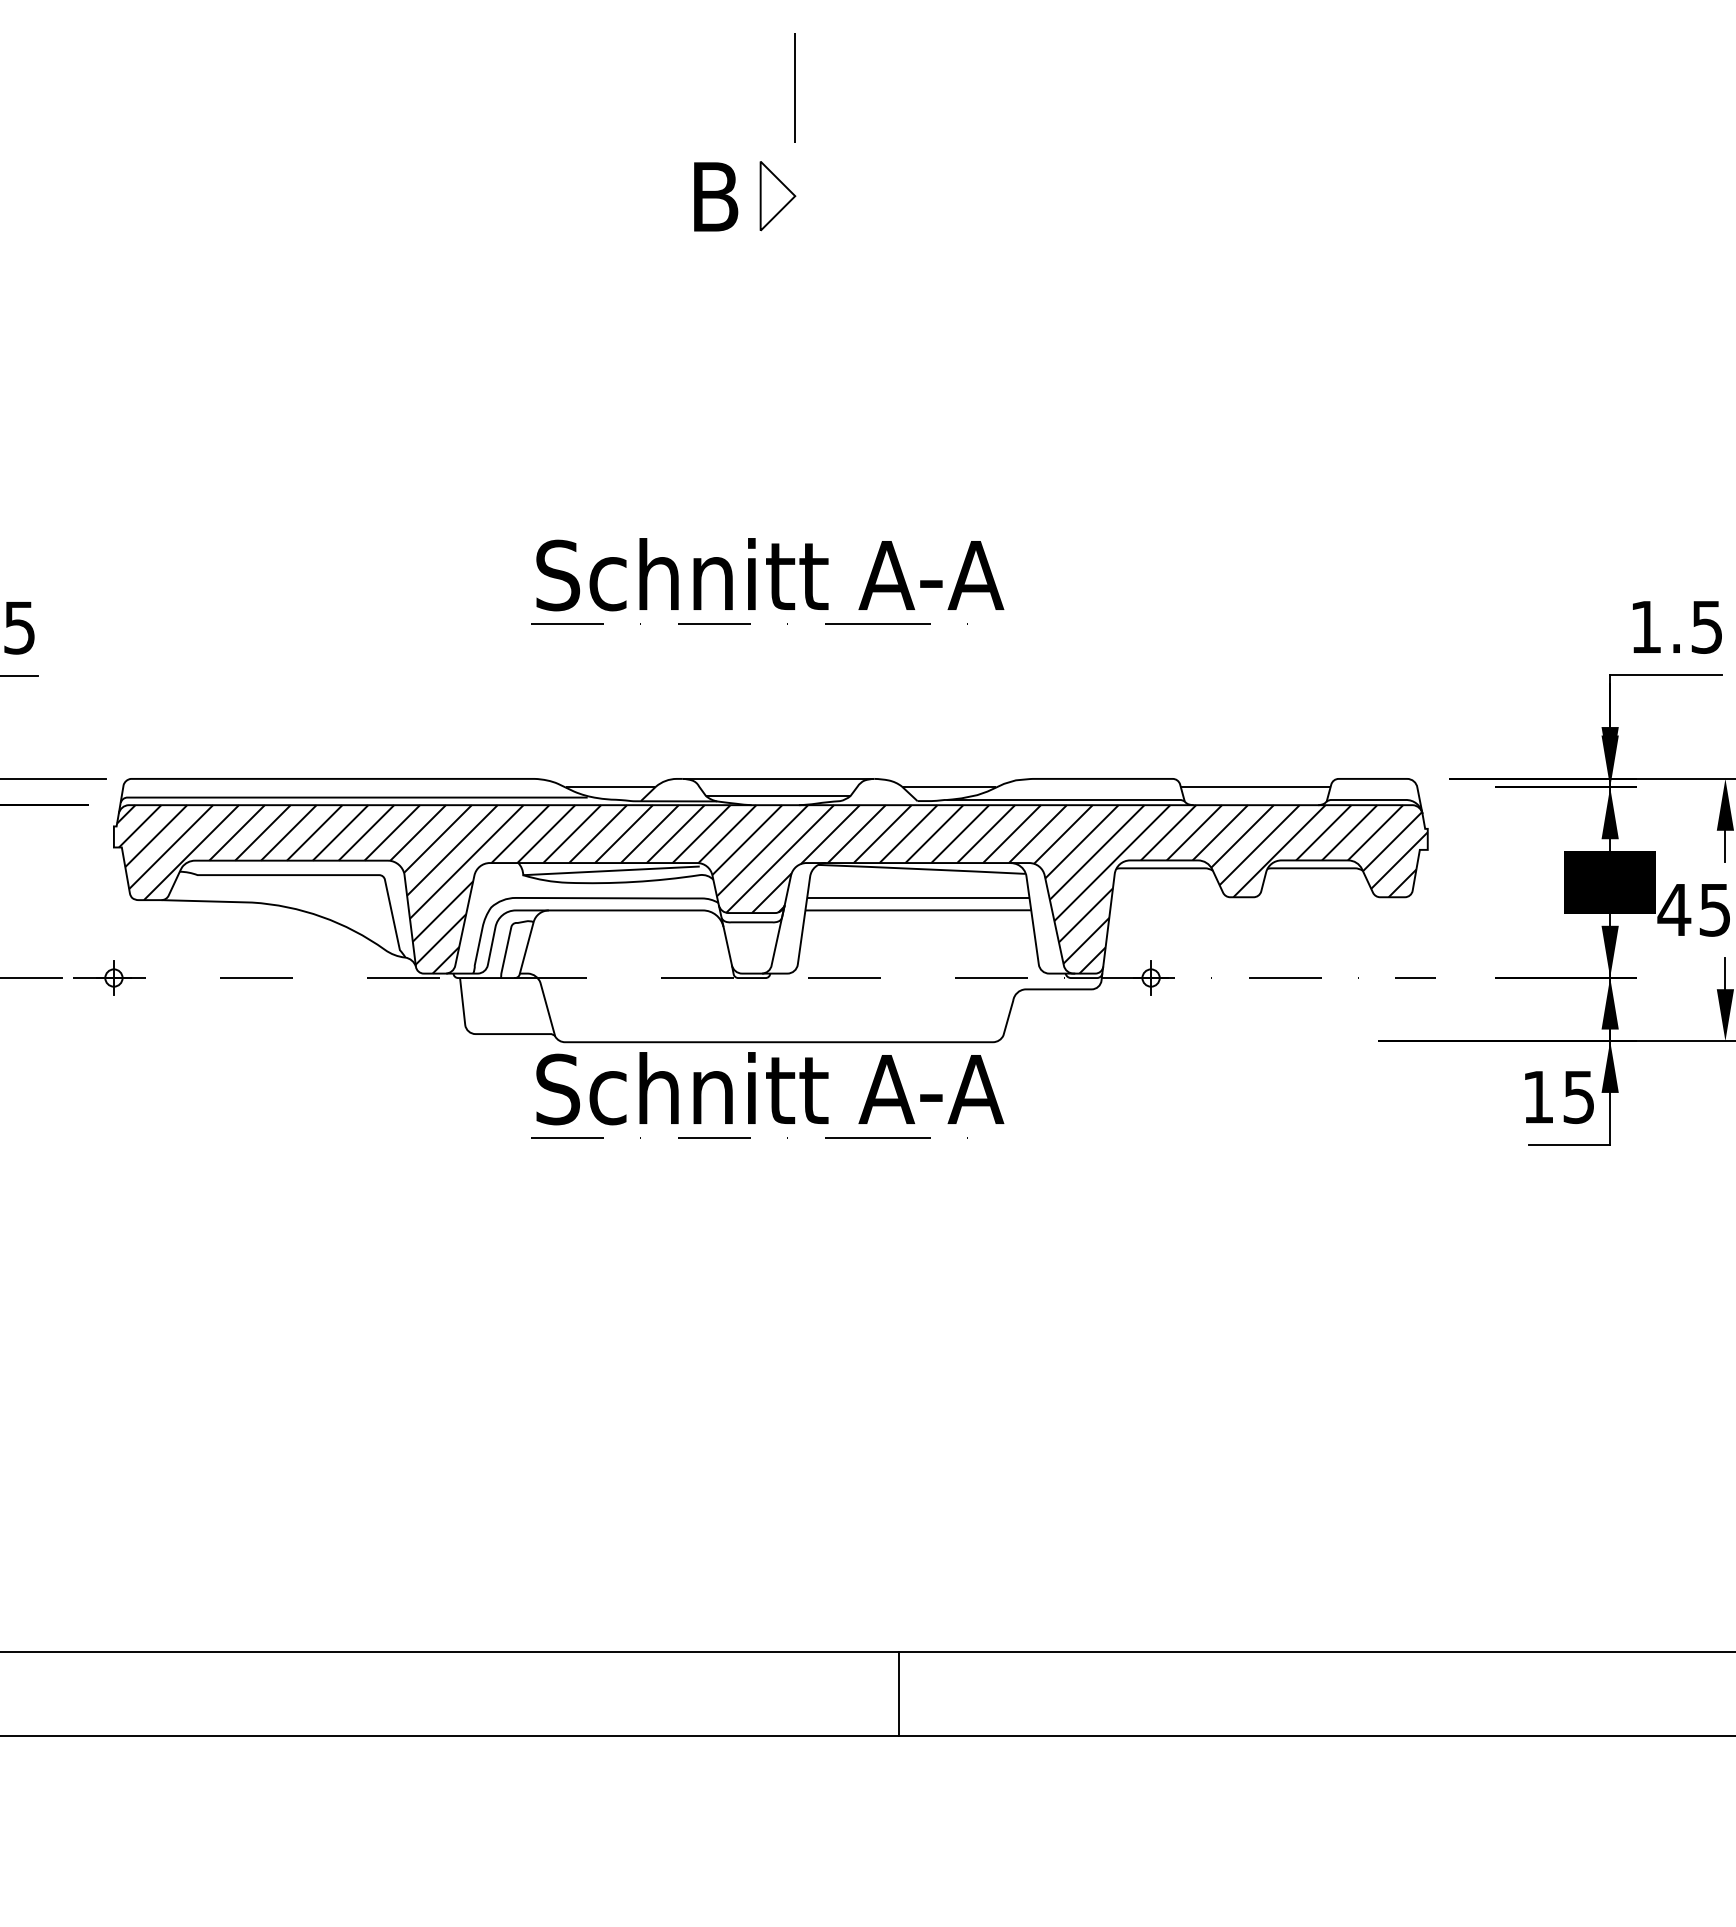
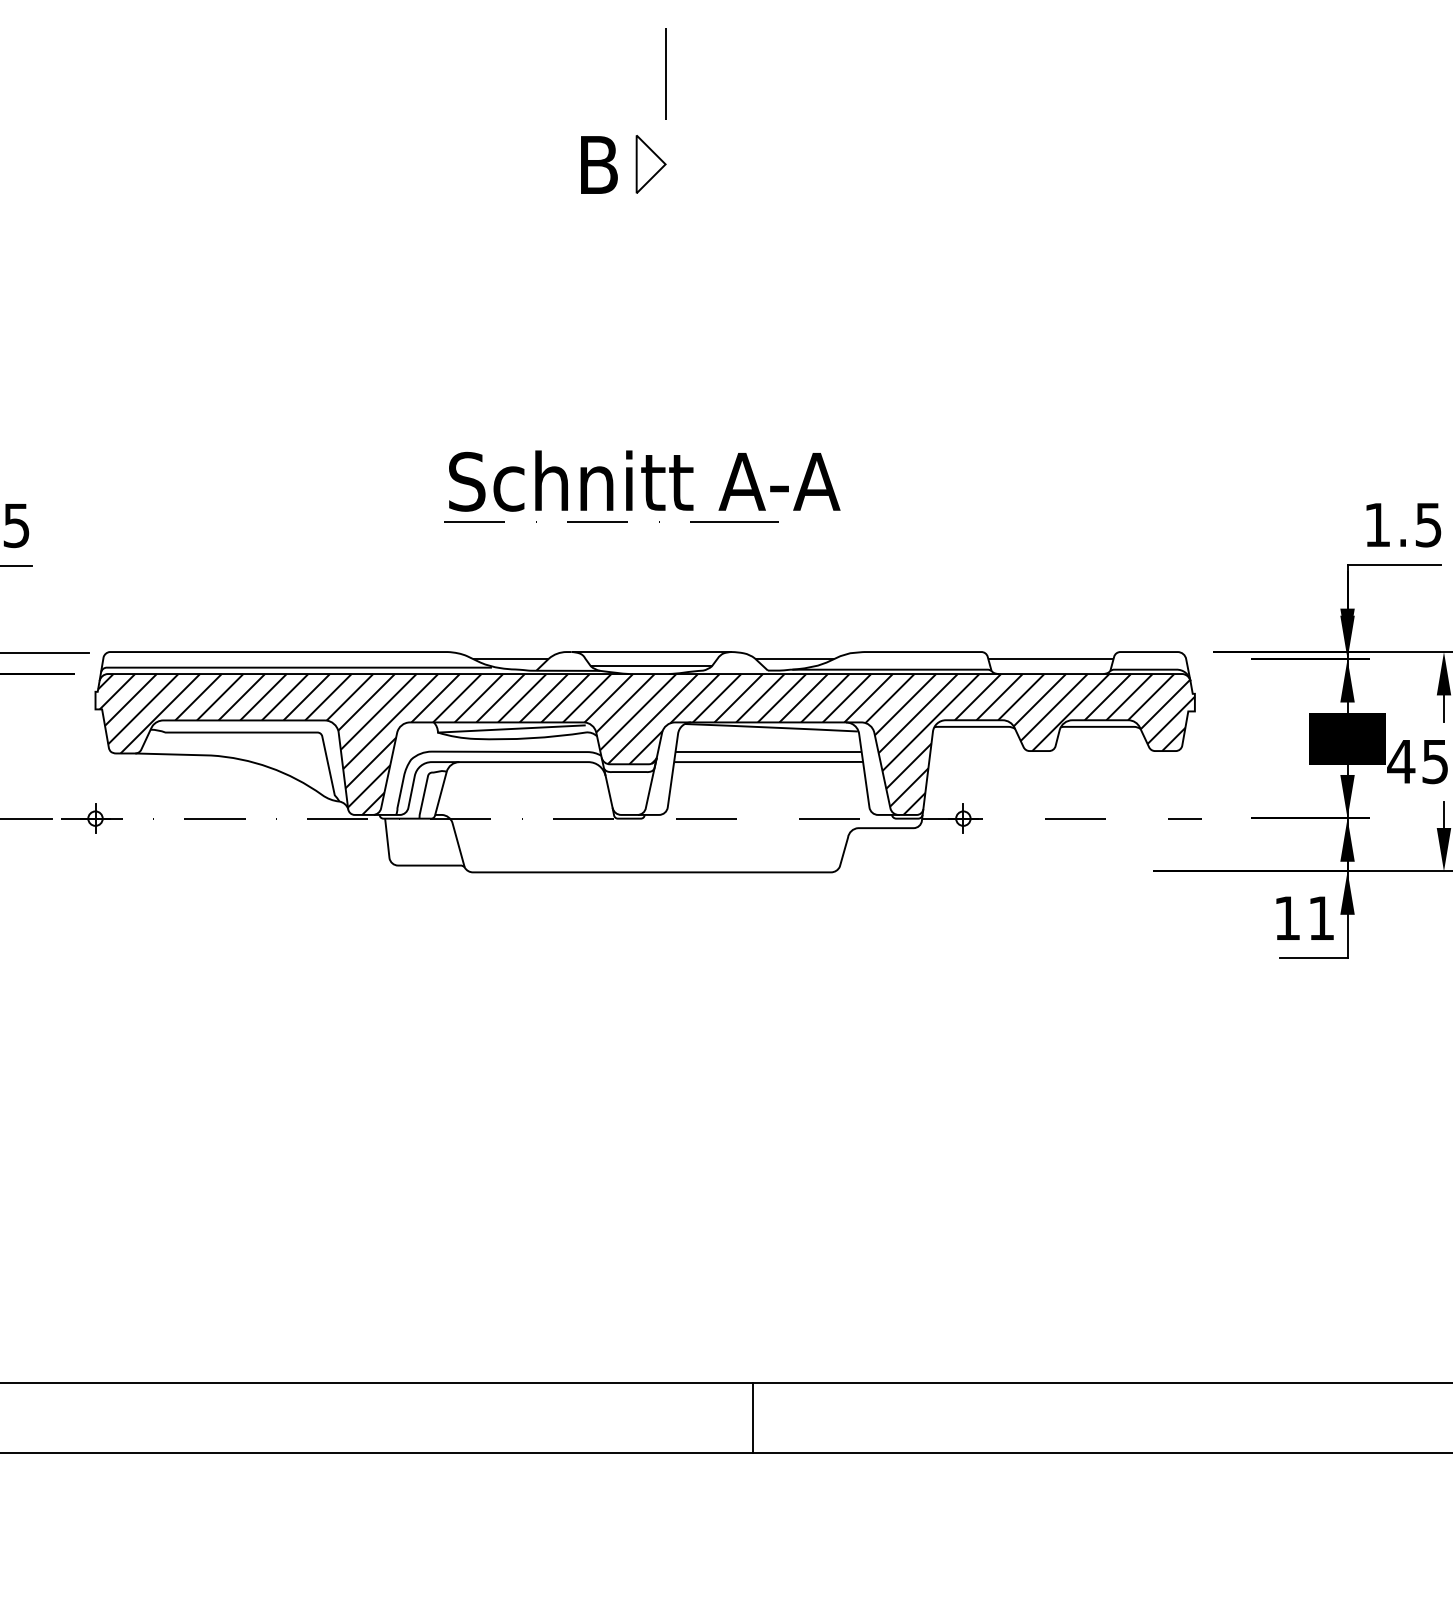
part: (767, 1095) -> (642, 916), removed
text: (1578, 1097) -> (1321, 918), 15 -> 11

